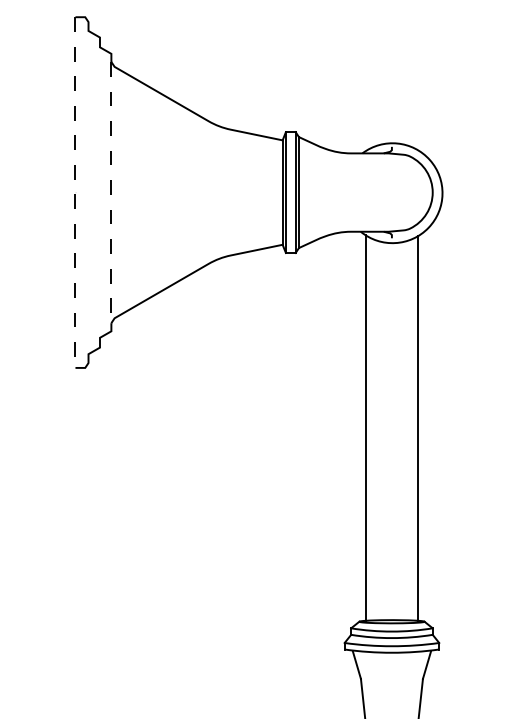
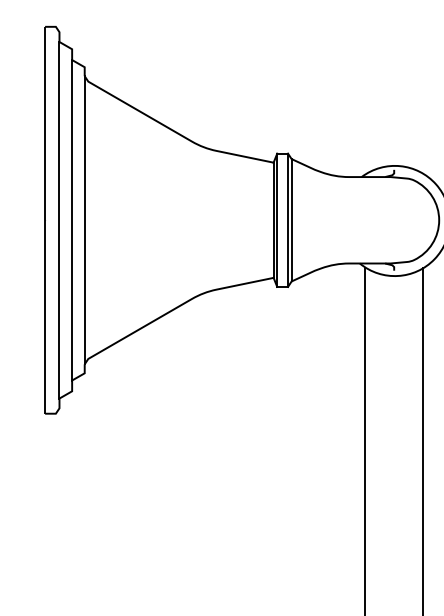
line: (75, 192) -> (45, 220), dashed -> solid
line: (88, 192) -> (59, 220), added
line: (99, 192) -> (71, 220), added
line: (111, 192) -> (84, 220), dashed -> solid

